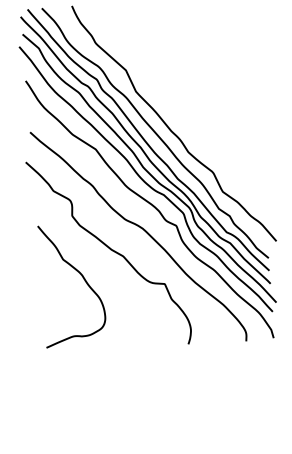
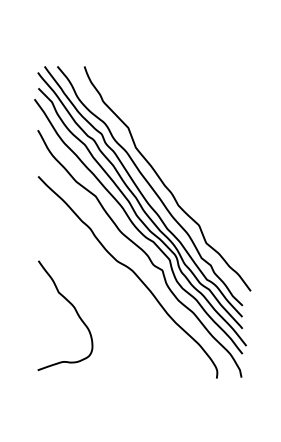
curve: (110, 250) -> (101, 287), removed

